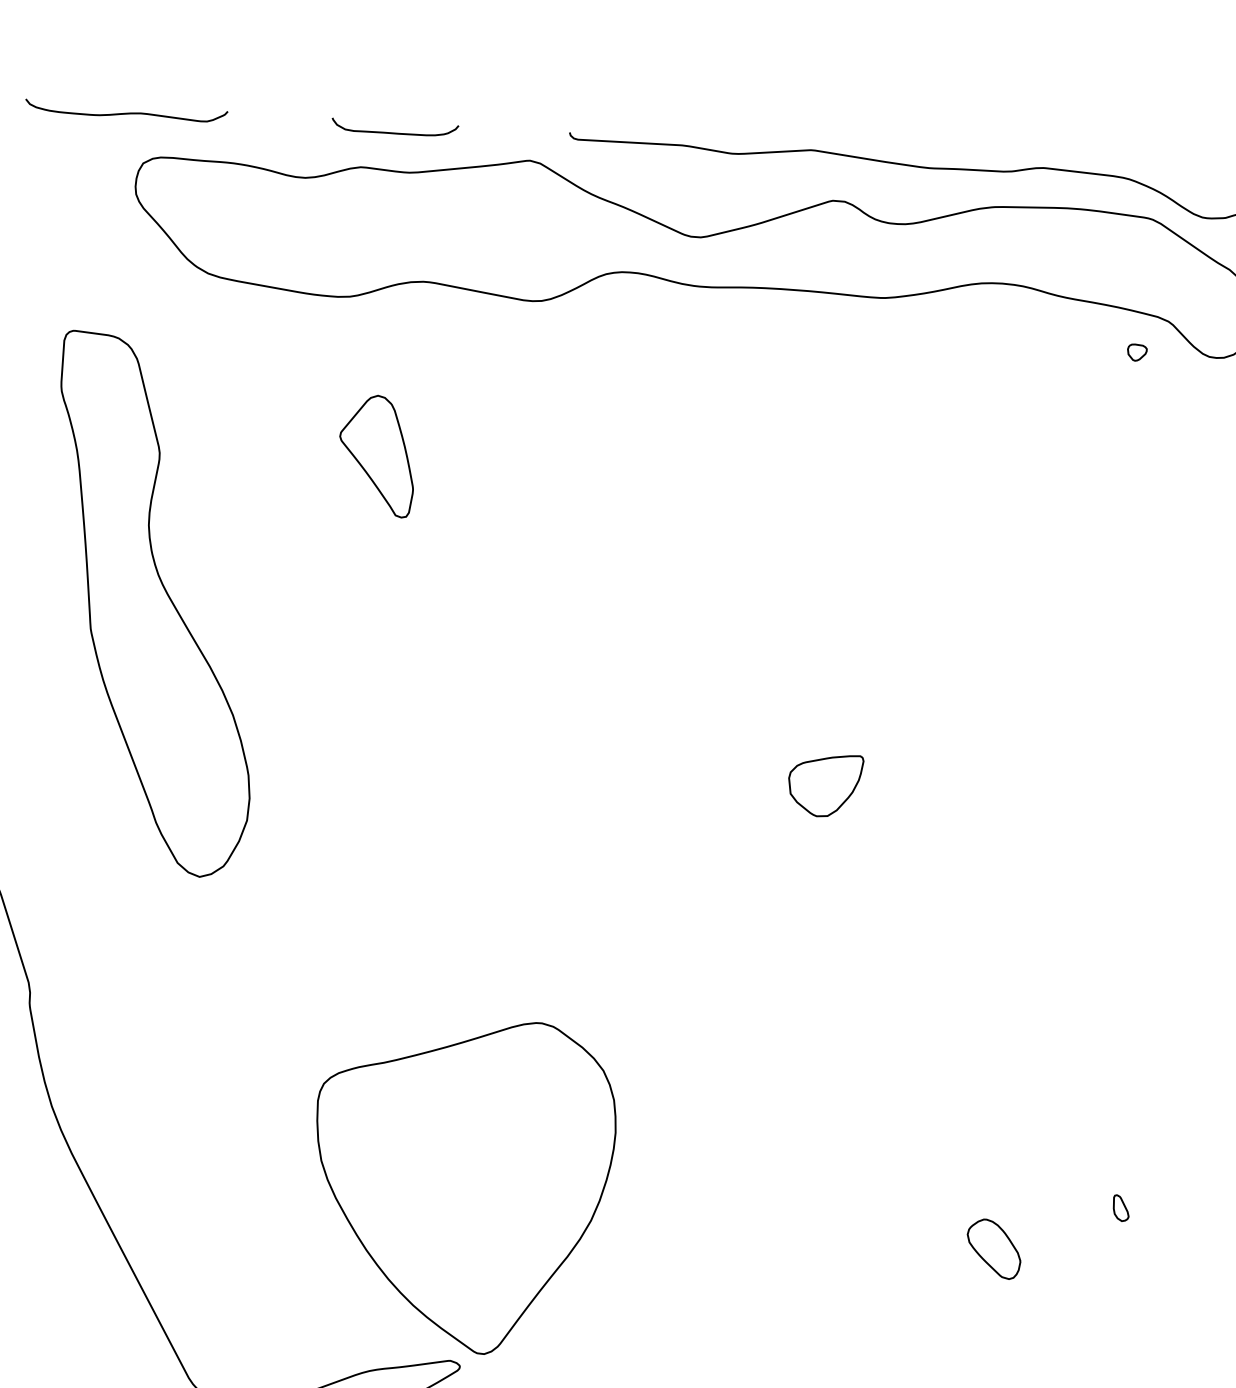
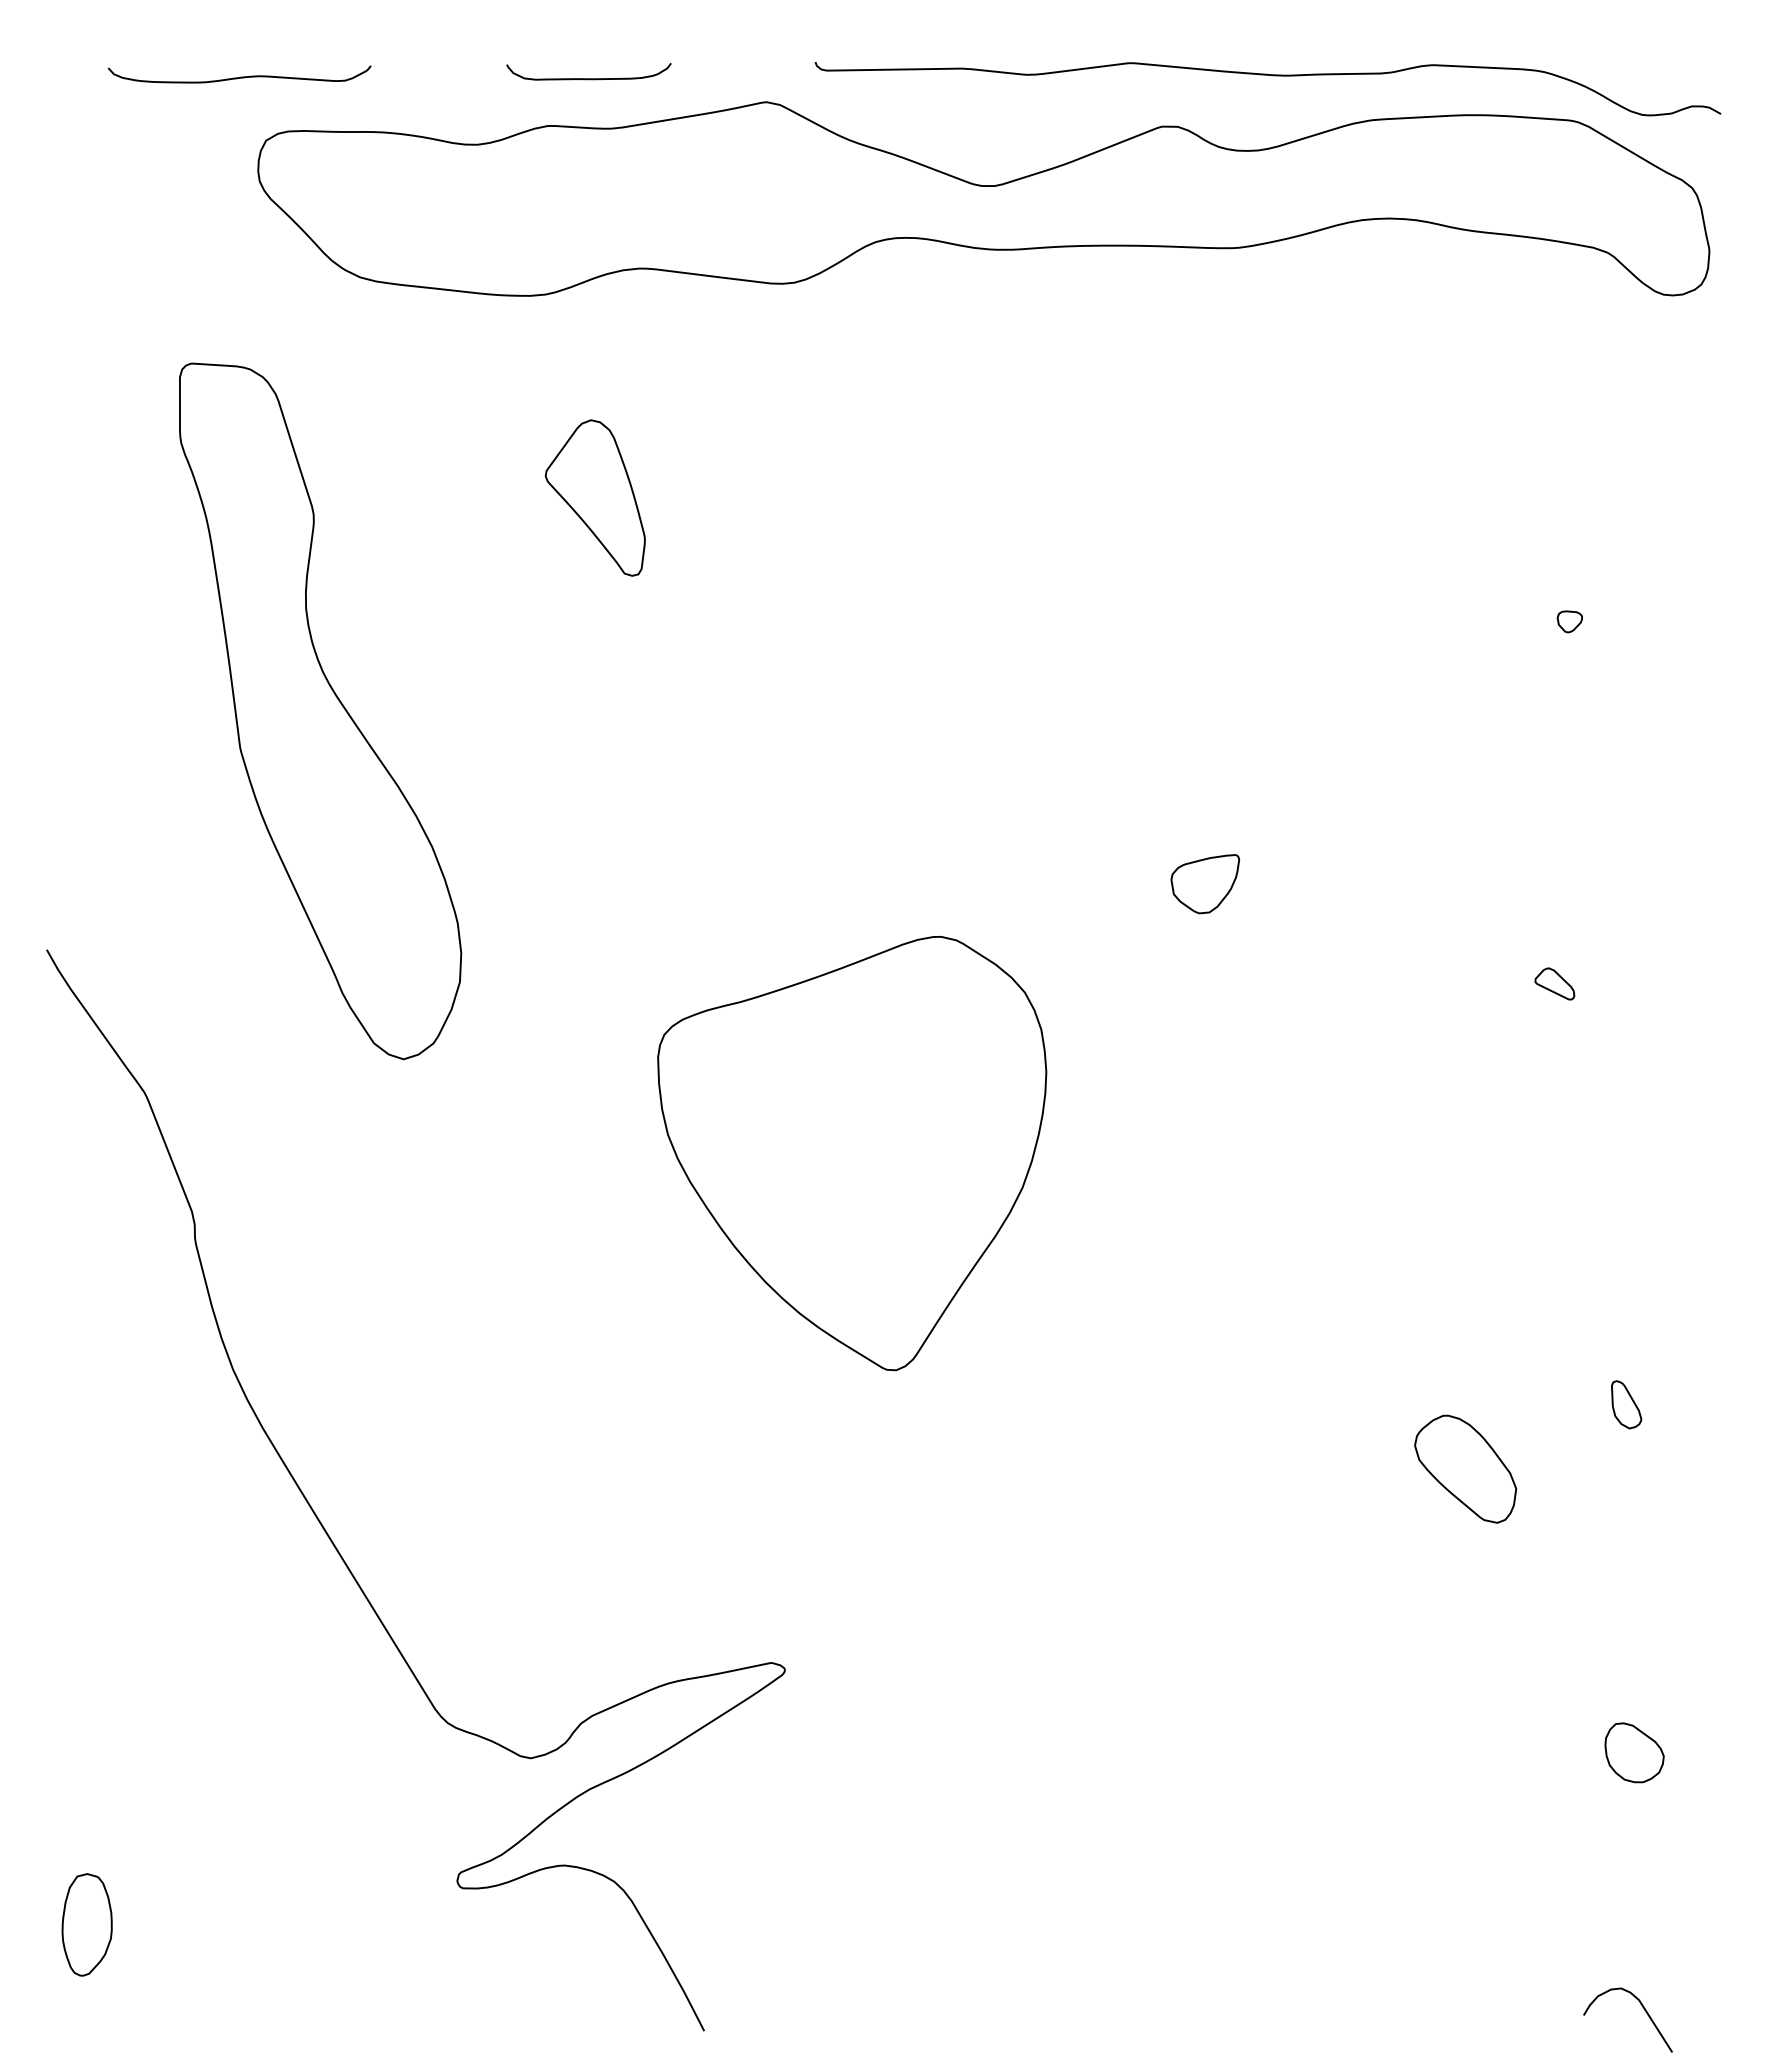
part: (1136, 352) -> (1569, 621), moved
part: (825, 785) -> (1205, 884), size x0.71
part: (1088, 880) -> (1554, 983), added
part: (462, 1185) -> (852, 1153), moved
part: (1121, 1208) -> (1626, 1404), size x1.43
part: (993, 1248) -> (1465, 1468), size x1.43

